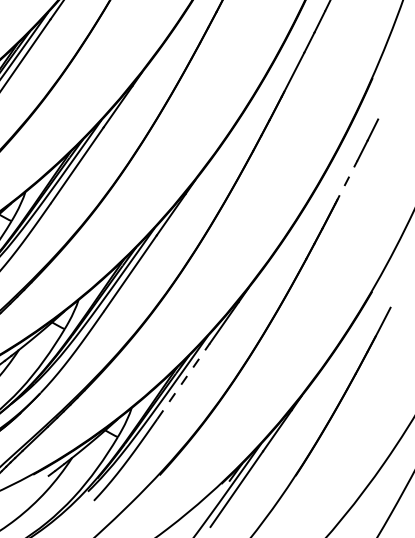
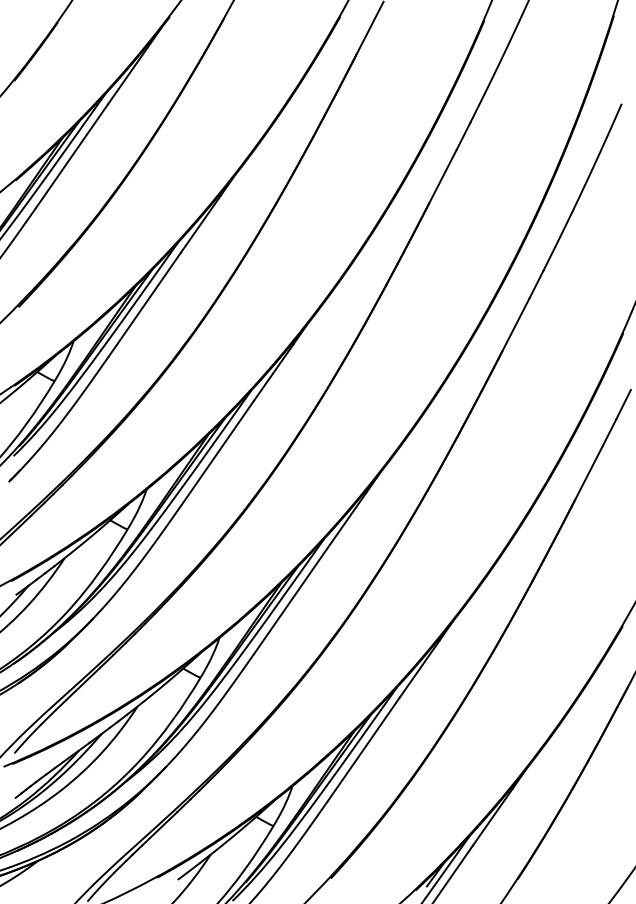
line: (346, 182) -> (587, 476), dashed -> solid
line: (184, 380) -> (364, 748), dashed -> solid

